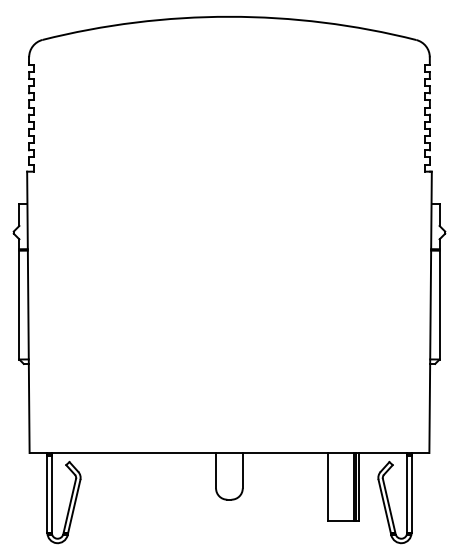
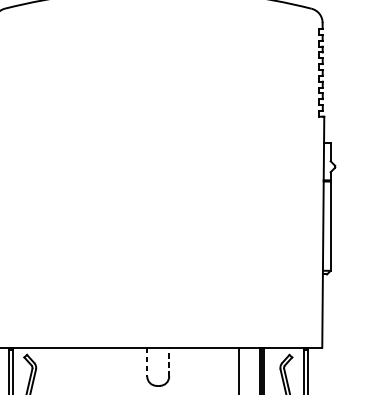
line: (216, 470) -> (147, 361), solid -> dashed
line: (242, 470) -> (168, 361), solid -> dashed

